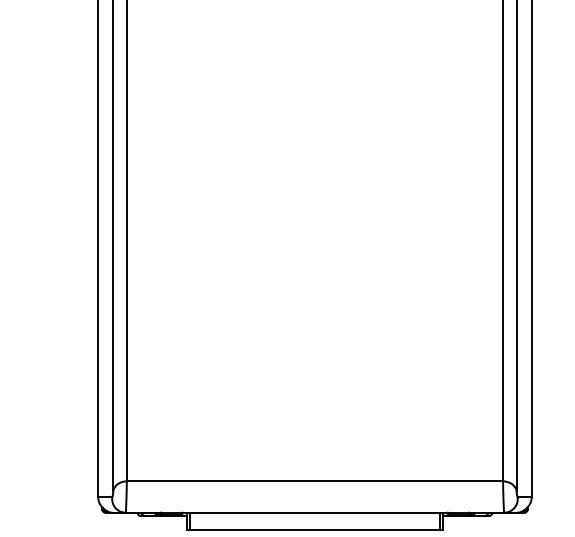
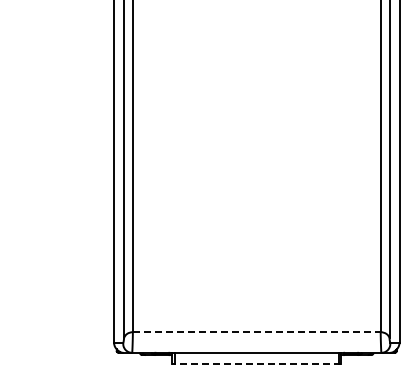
line: (314, 481) -> (256, 332), solid -> dashed
line: (314, 530) -> (256, 364), solid -> dashed

